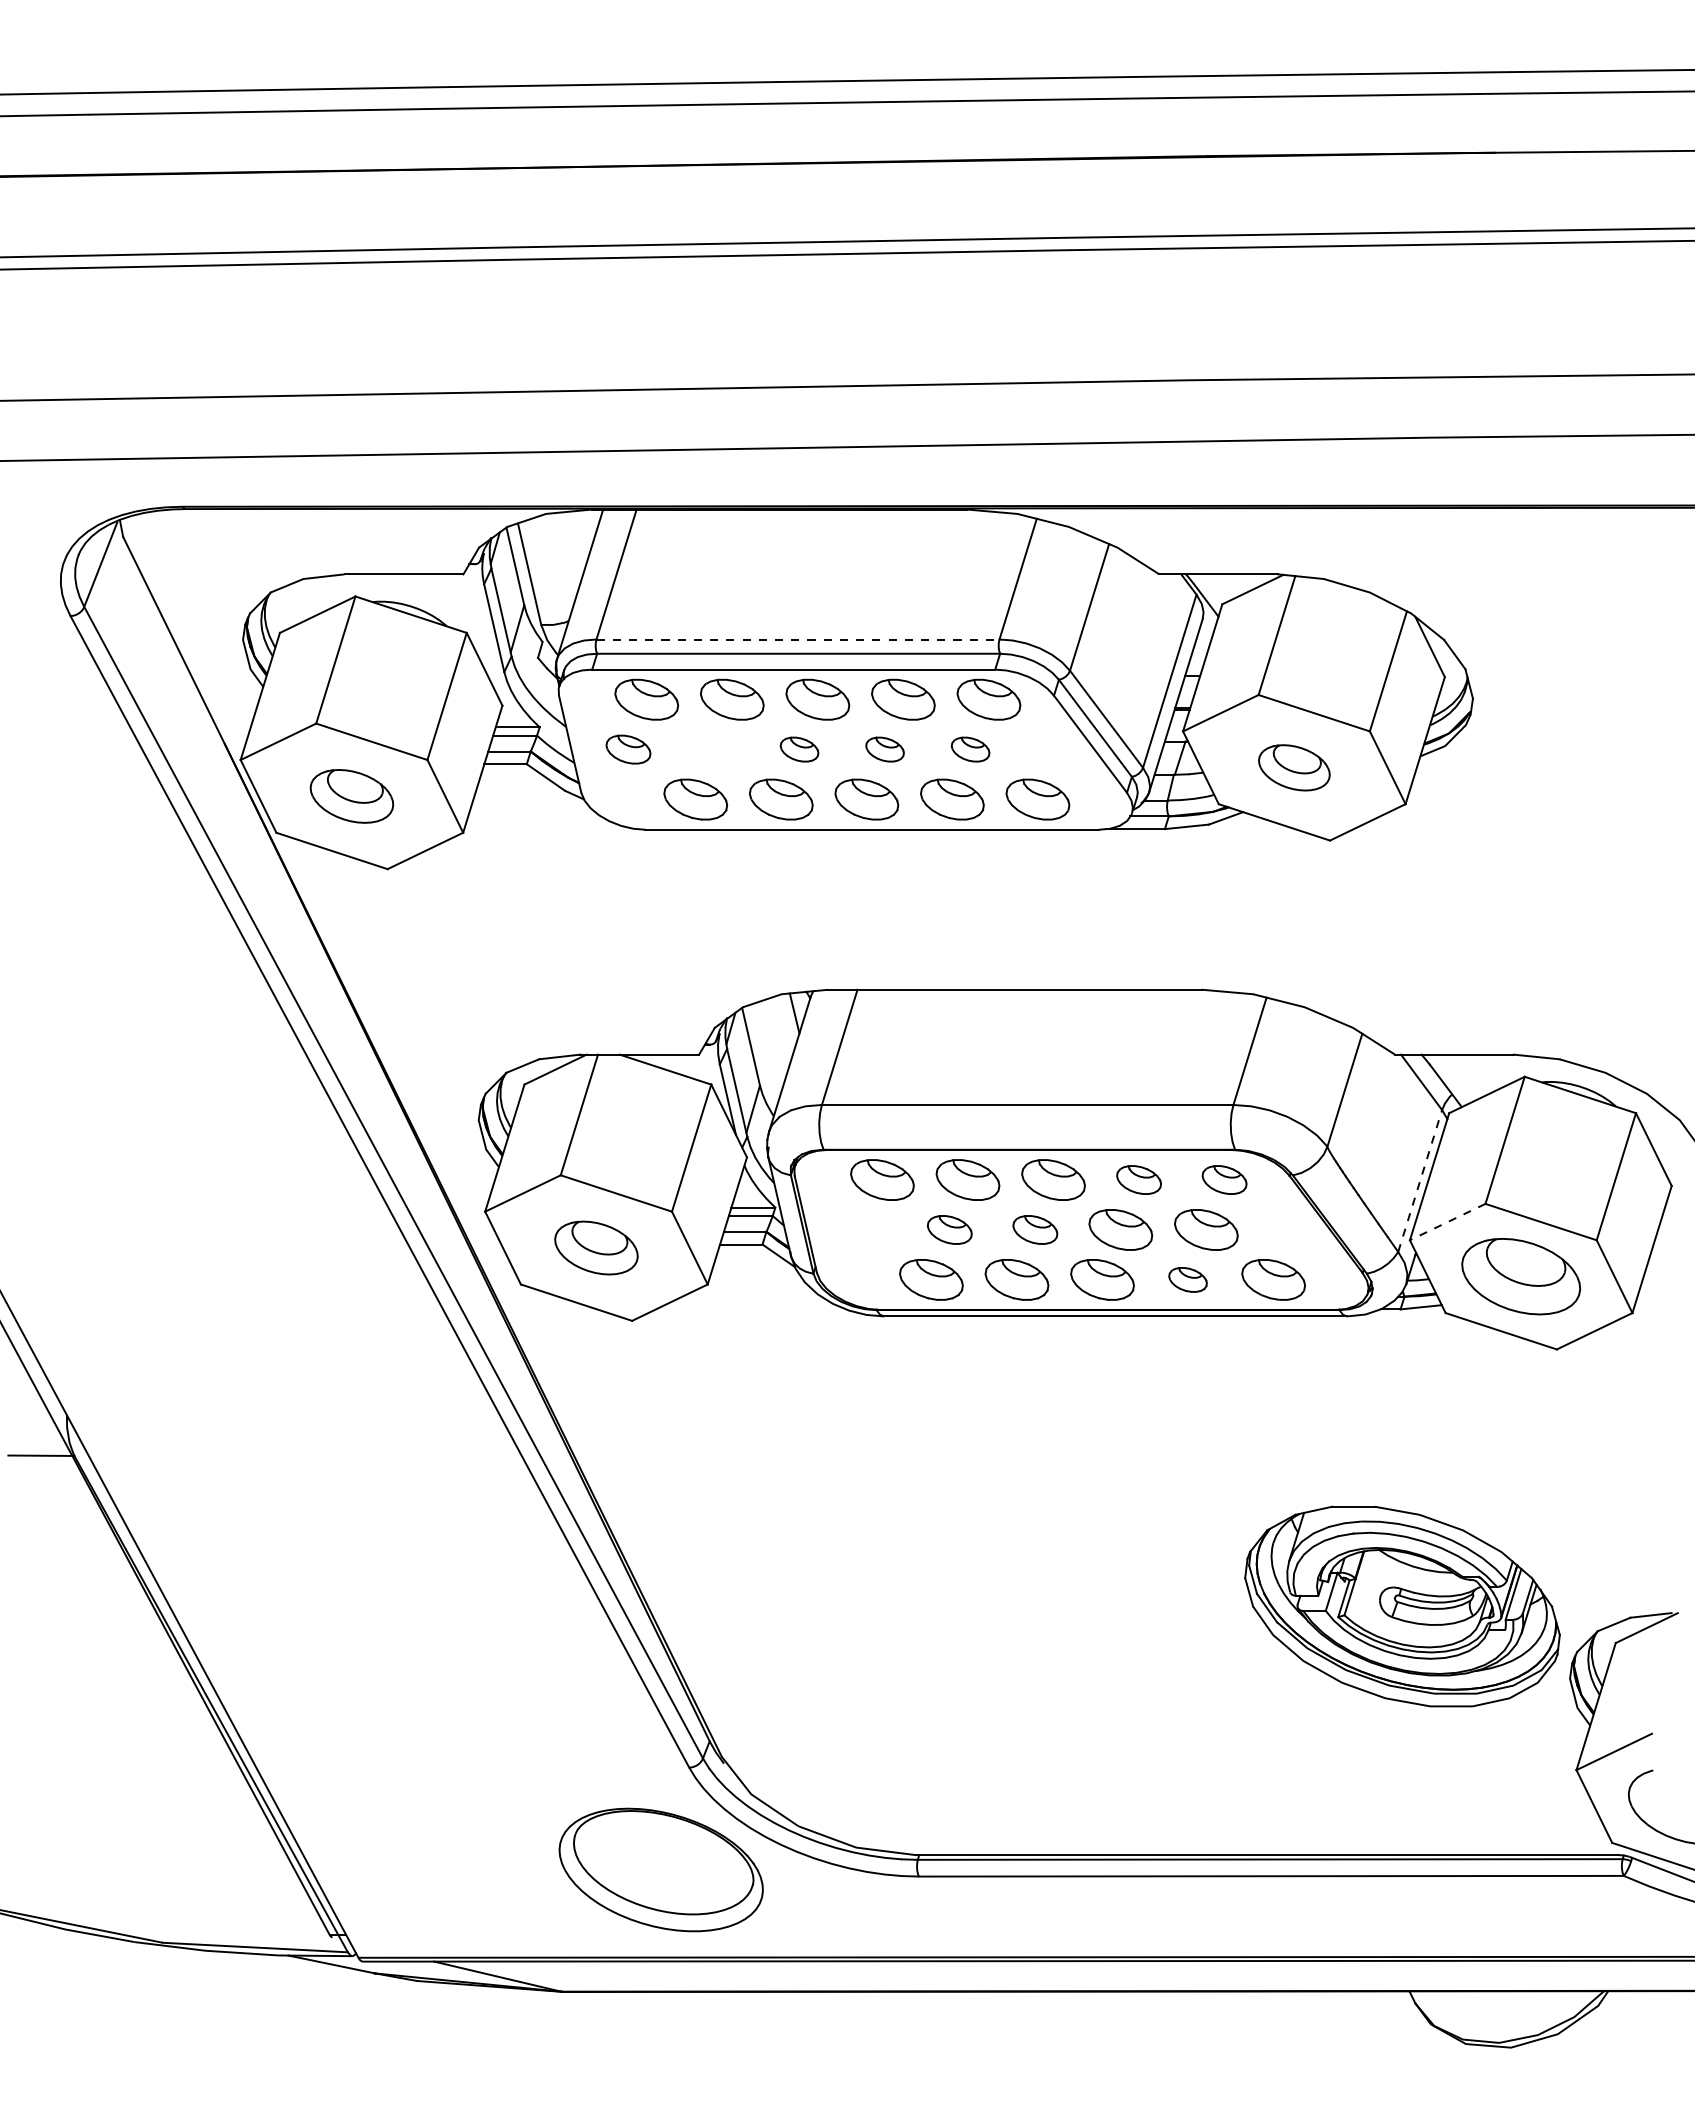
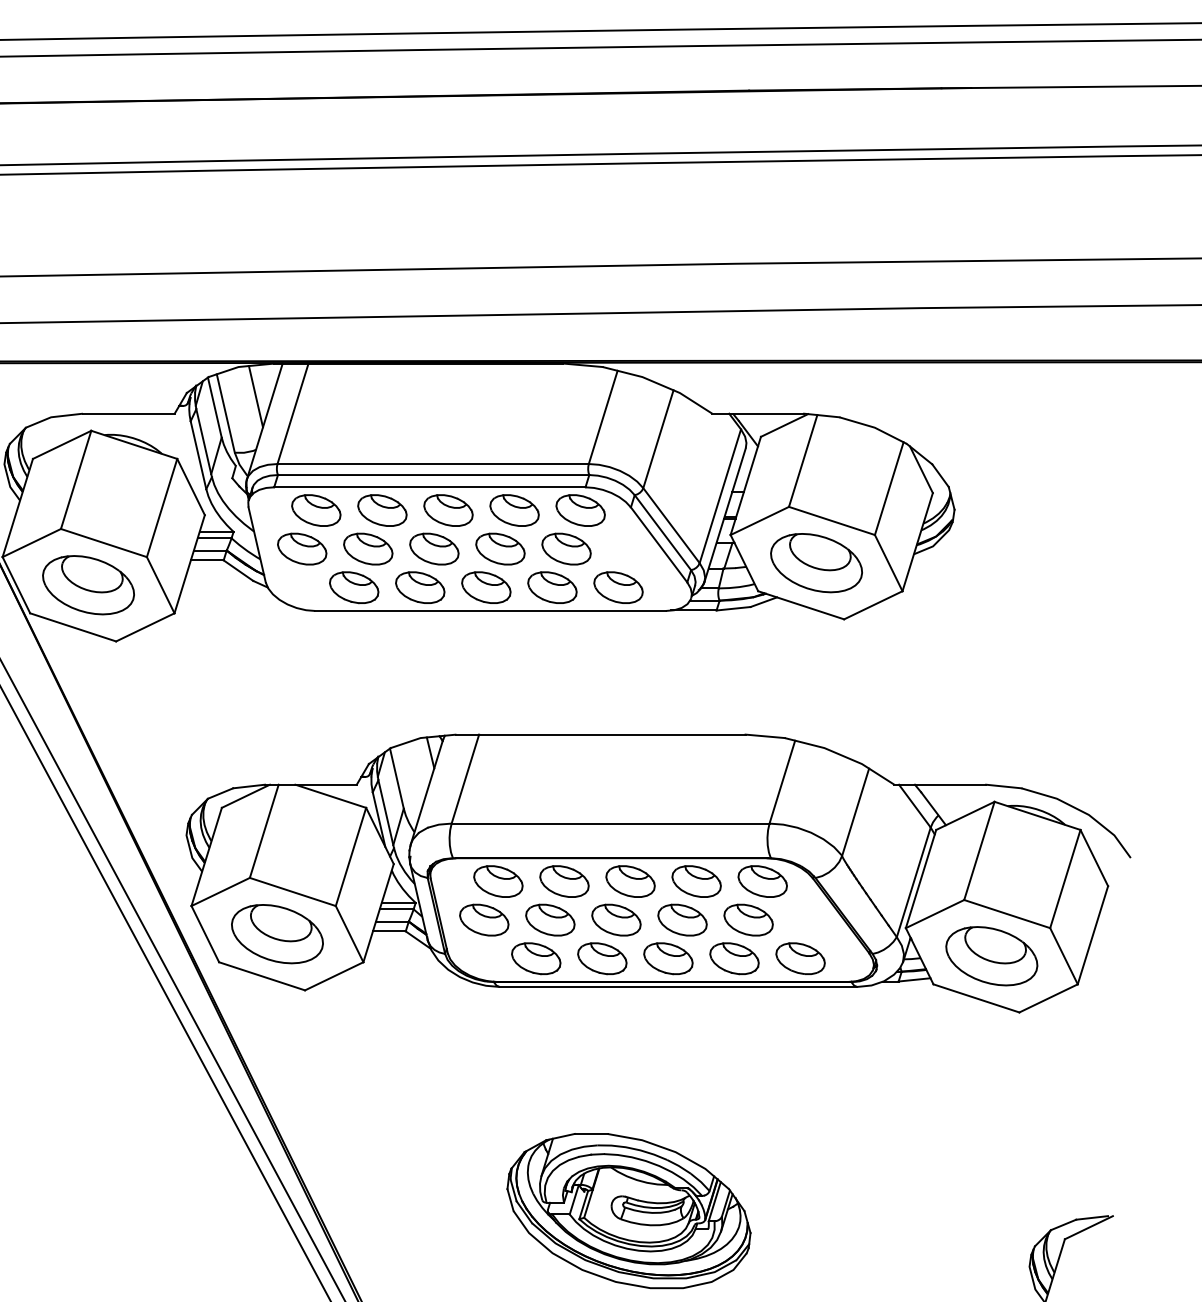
line: (568, 552) -> (255, 396), added
line: (798, 639) -> (433, 464), dashed -> solid
part: (628, 749) -> (302, 548), size x1.43
part: (713, 749) -> (367, 548), added
part: (799, 749) -> (434, 548), size x1.67
part: (884, 749) -> (499, 548), size x1.67
part: (970, 749) -> (566, 548), size x1.67
part: (1294, 767) -> (816, 562), size x1.67
part: (351, 796) -> (88, 585), size x1.43
part: (1138, 1179) -> (696, 881), size x1.43
part: (1224, 1179) -> (762, 881), size x1.43
line: (1420, 1180) -> (914, 881), dashed -> solid
line: (1447, 1222) -> (934, 914), dashed -> solid
part: (863, 1229) -> (483, 919), added
part: (949, 1229) -> (550, 919), size x1.43
part: (1035, 1229) -> (616, 919), size x1.43
part: (596, 1247) -> (277, 933), size x1.43
part: (1187, 1279) -> (734, 958), size x1.67
part: (1402, 1606) -> (628, 1211), moved

